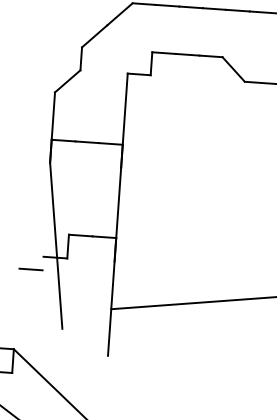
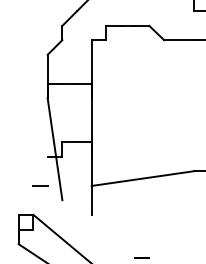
line: (31, 268) -> (40, 185), moved

